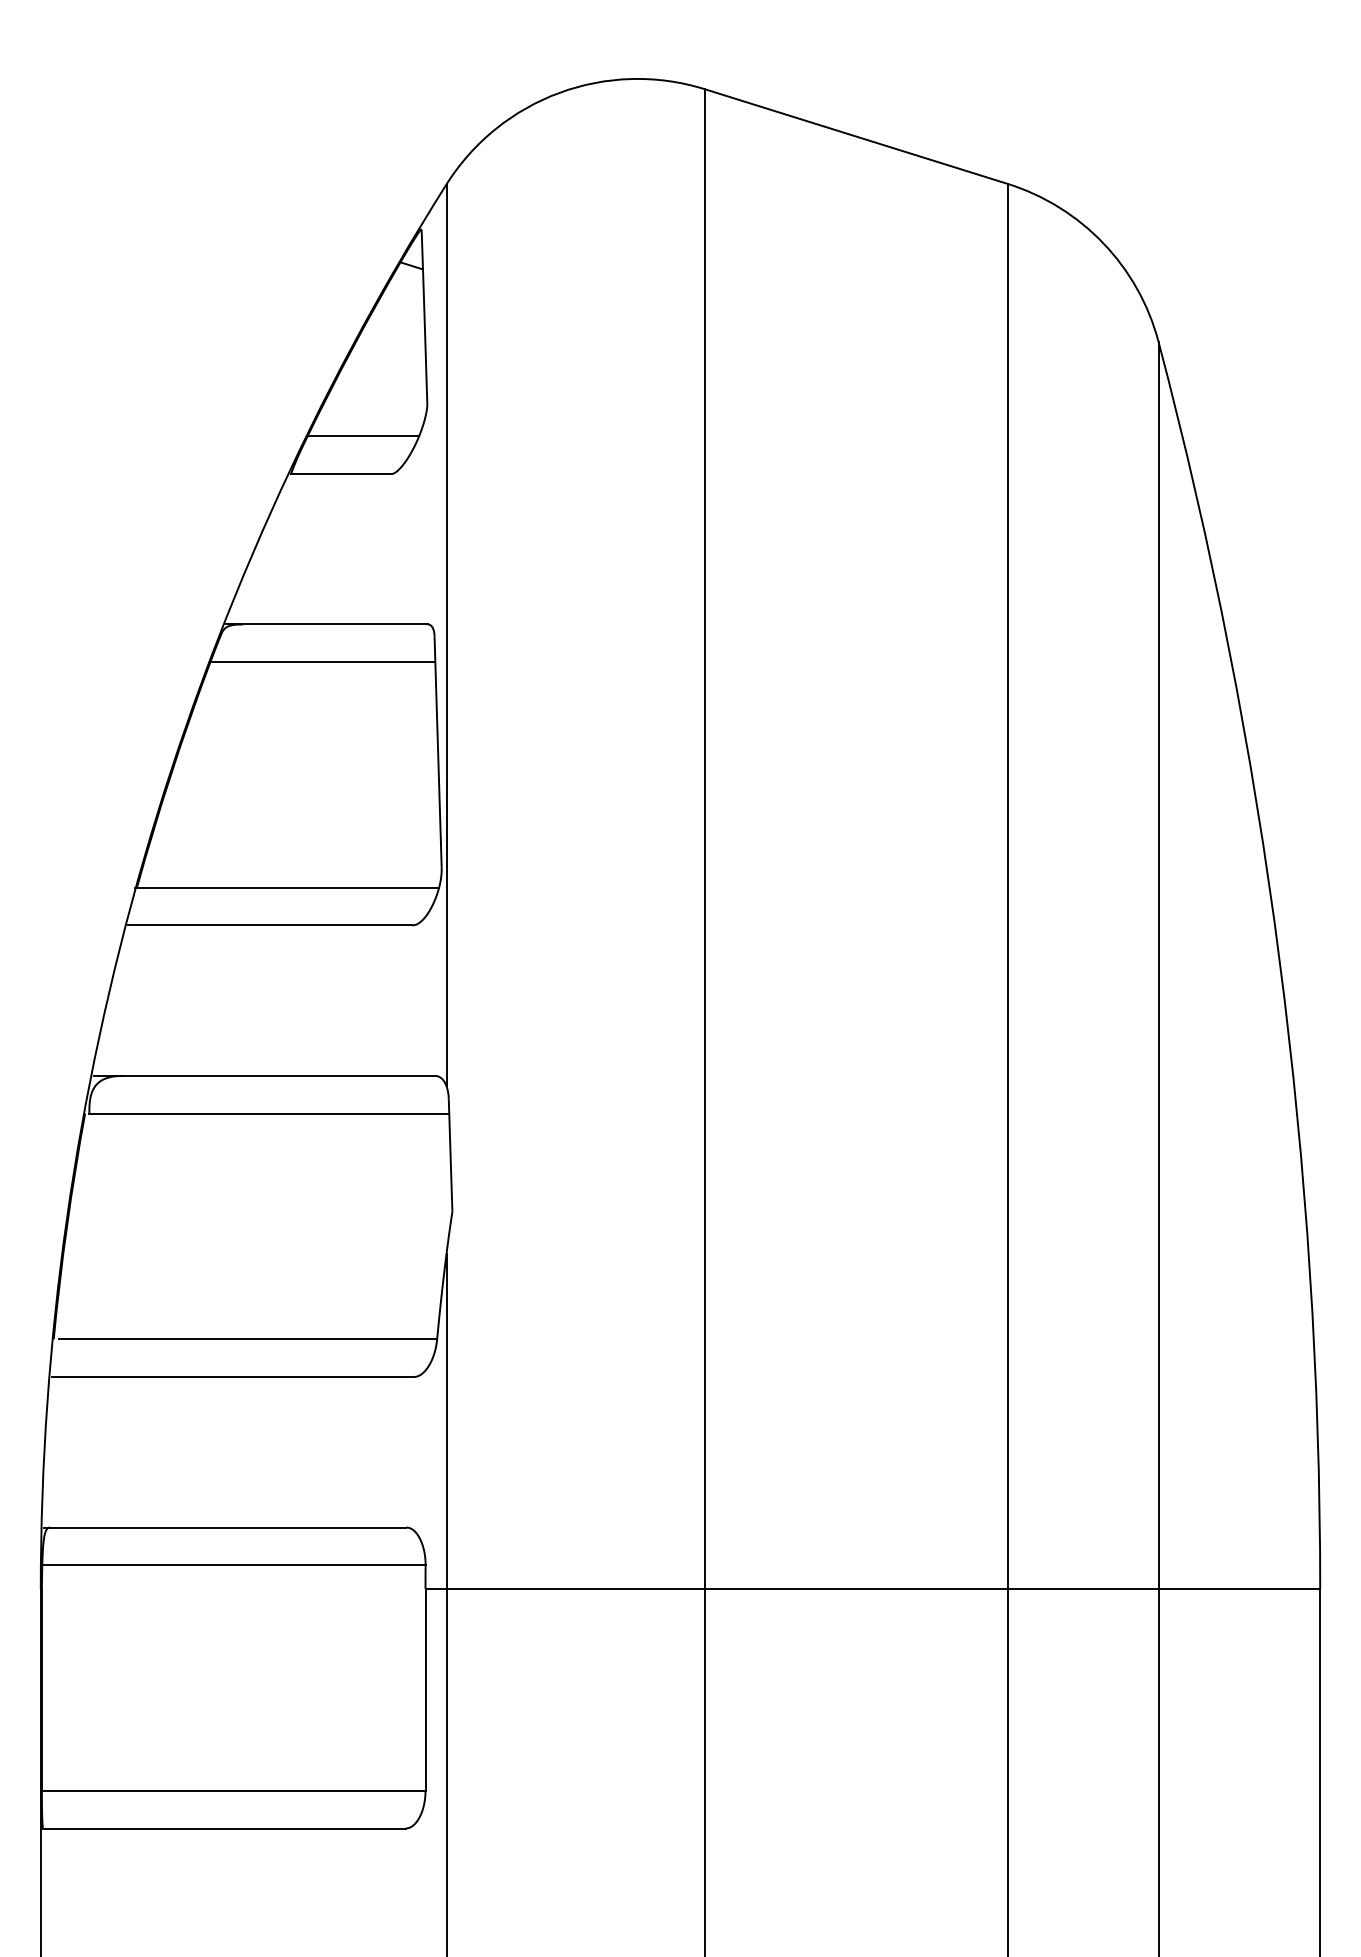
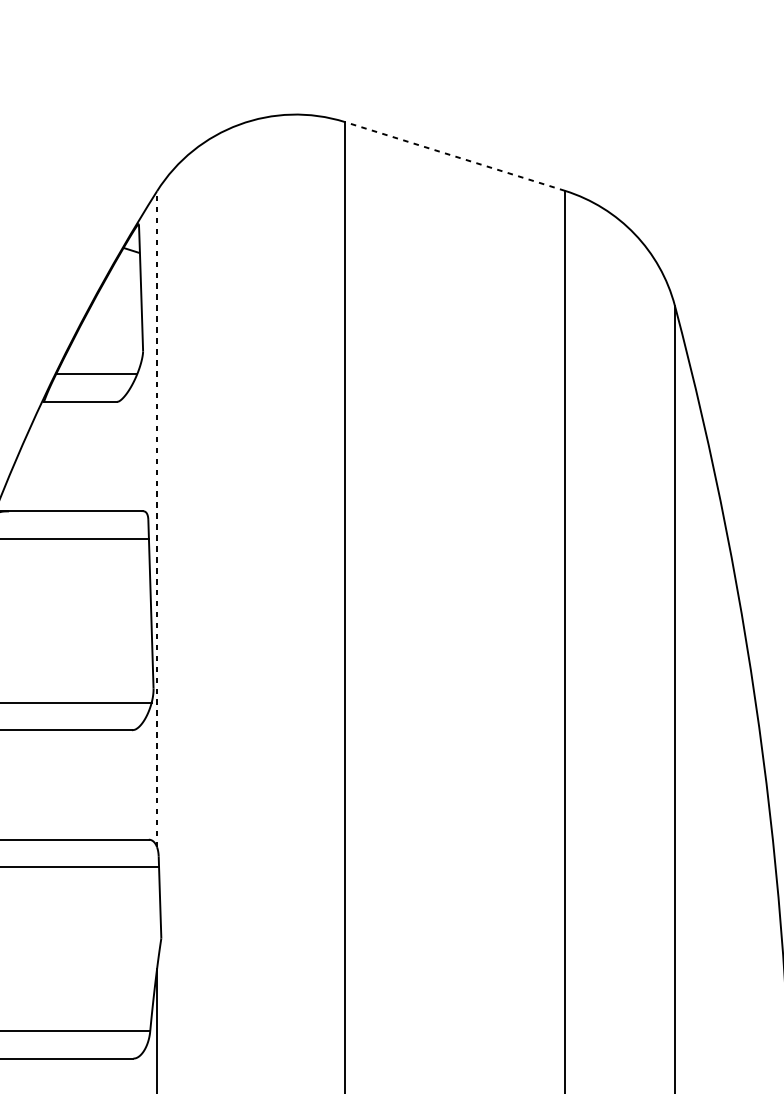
line: (856, 136) -> (455, 156), solid -> dashed
line: (446, 634) -> (157, 518), solid -> dashed

